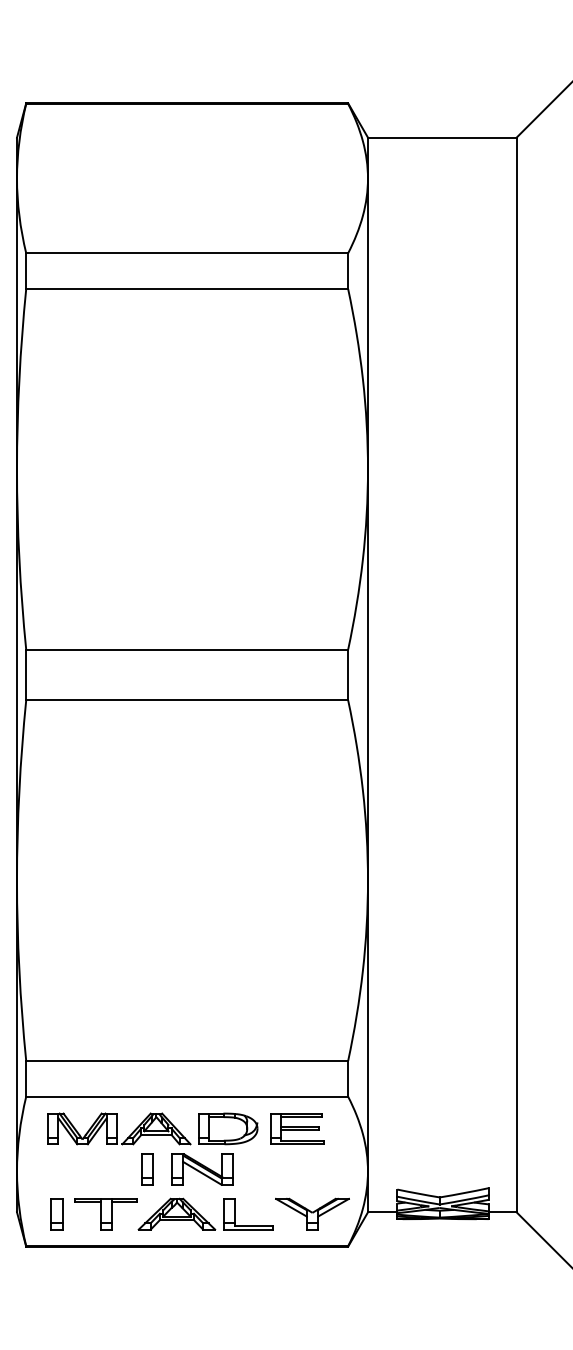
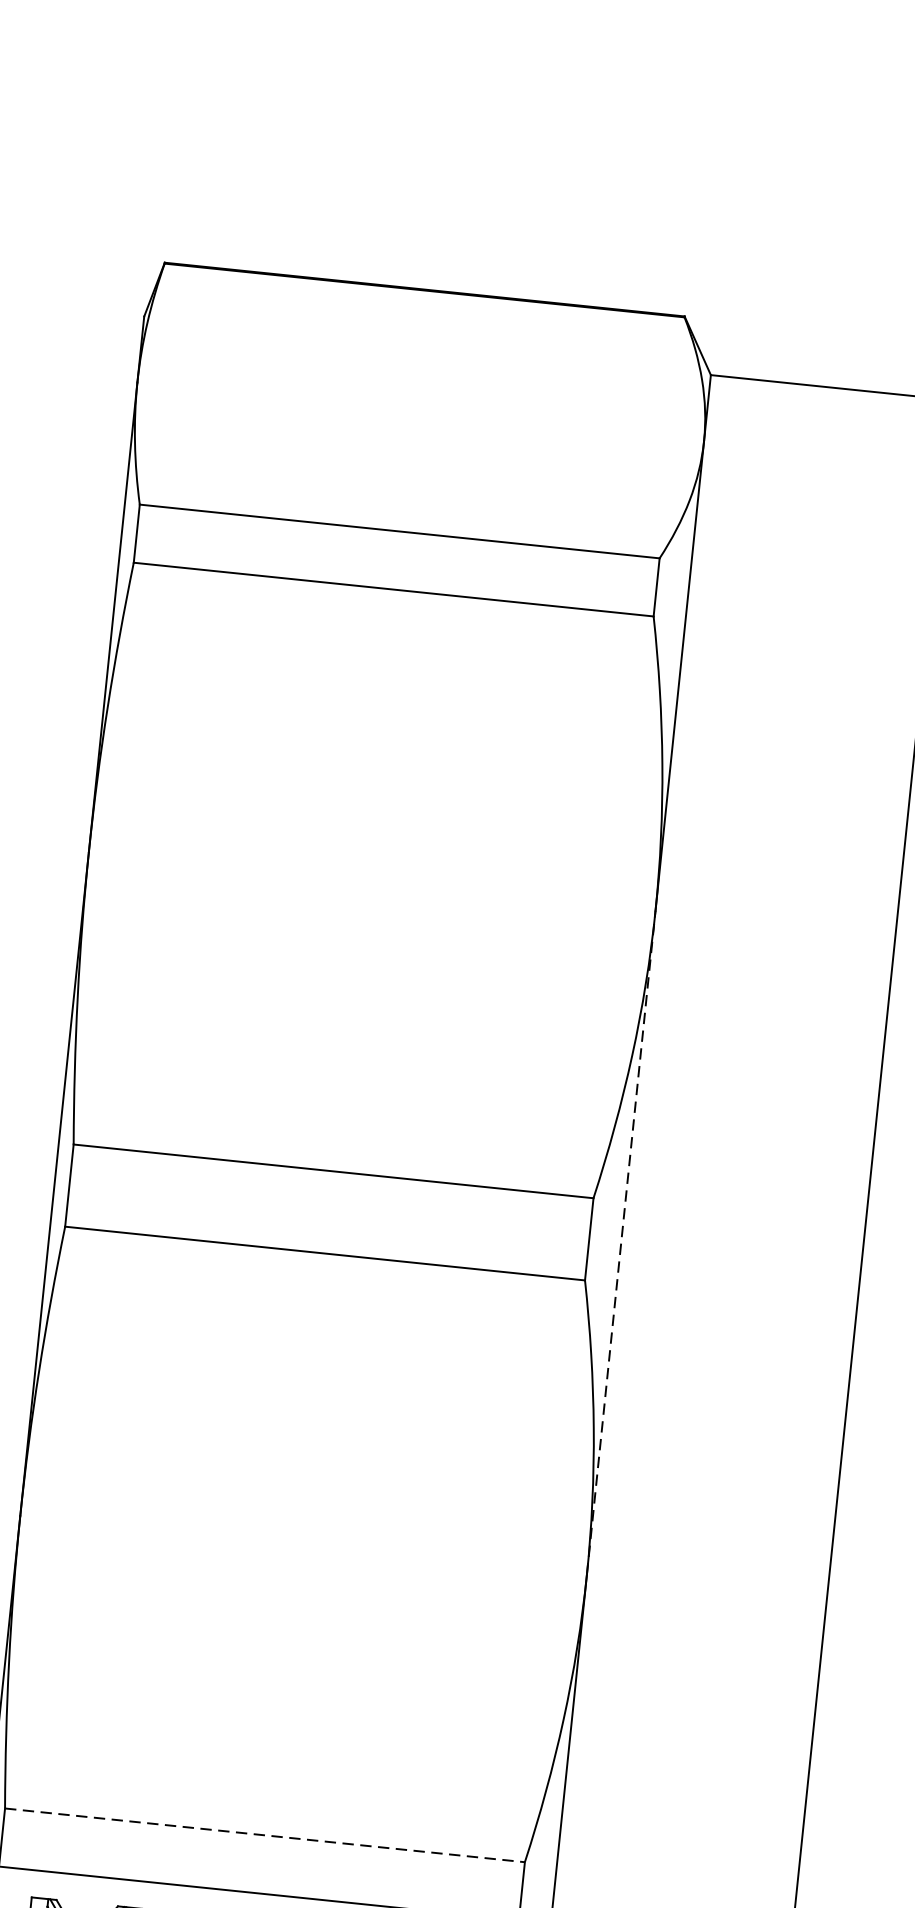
line: (367, 674) -> (620, 1241), solid -> dashed
line: (187, 1060) -> (265, 1834), solid -> dashed

